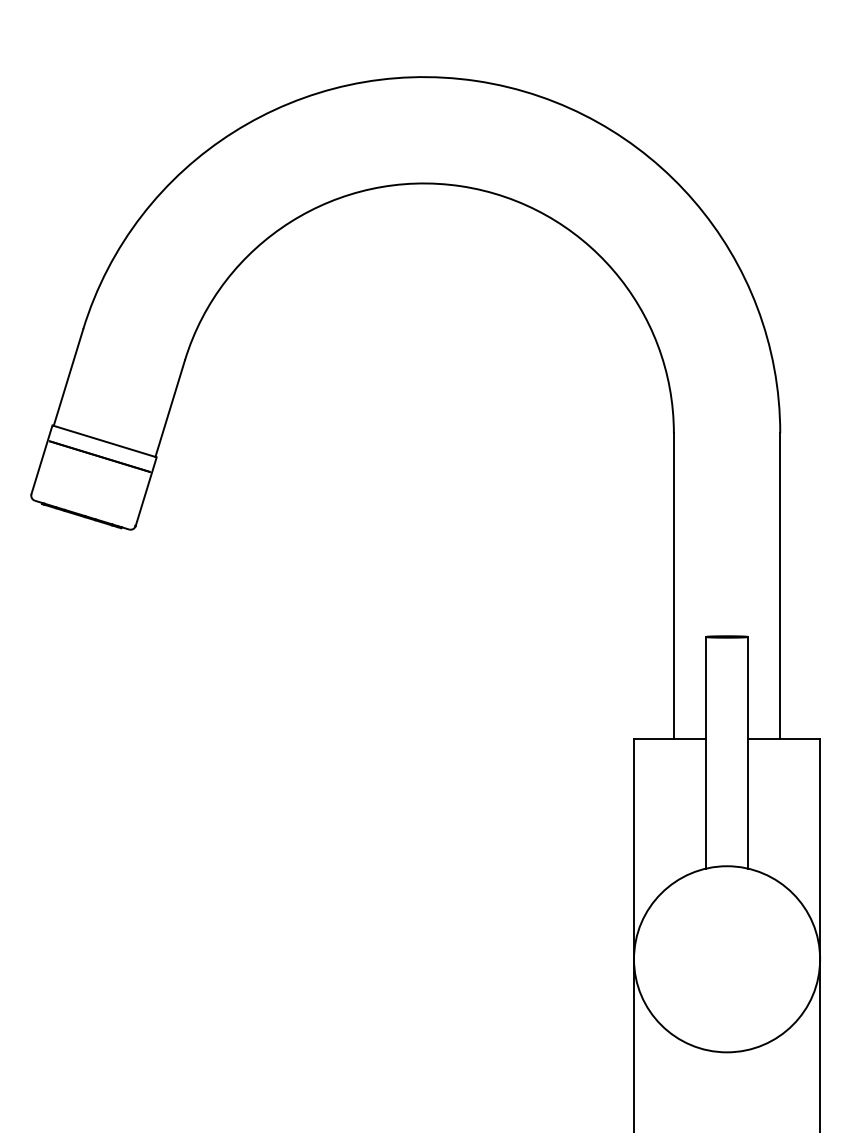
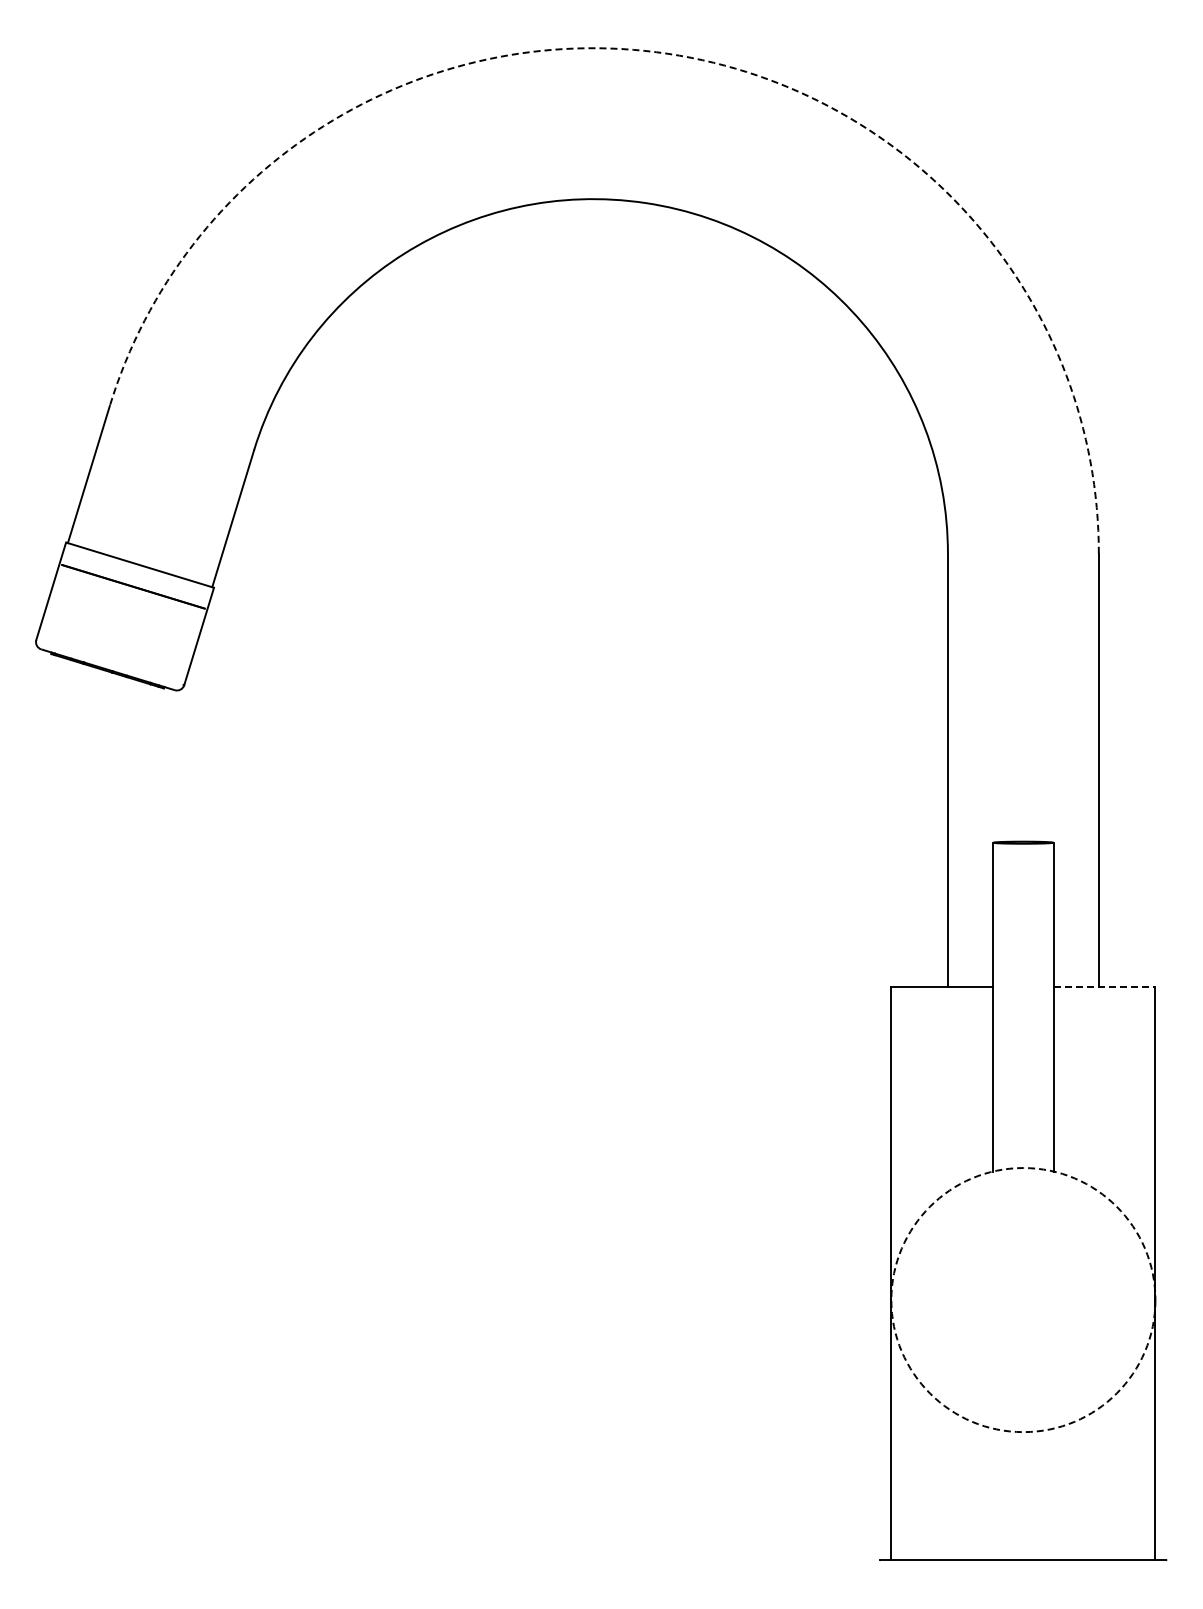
arc: (476, 80) -> (668, 53), solid -> dashed
line: (784, 738) -> (1104, 986), solid -> dashed
circle: (727, 959) -> (1023, 1300), solid -> dashed

